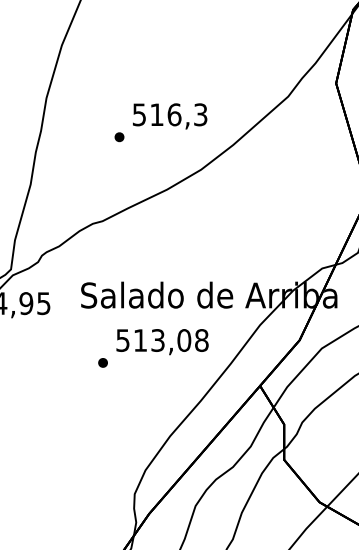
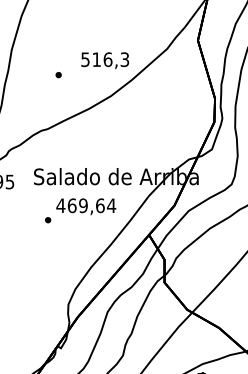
text: (170, 116) -> (105, 60), moved
text: (162, 340) -> (86, 205), 513,08 -> 469,64

